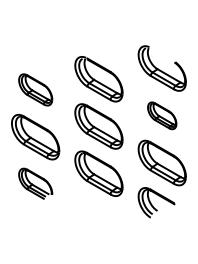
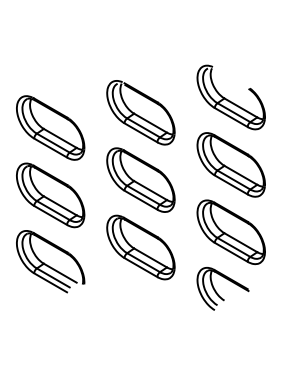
part: (35, 89) -> (50, 127), size x1.43
part: (161, 115) -> (230, 164), size x1.67
part: (35, 183) -> (50, 261), size x1.43

